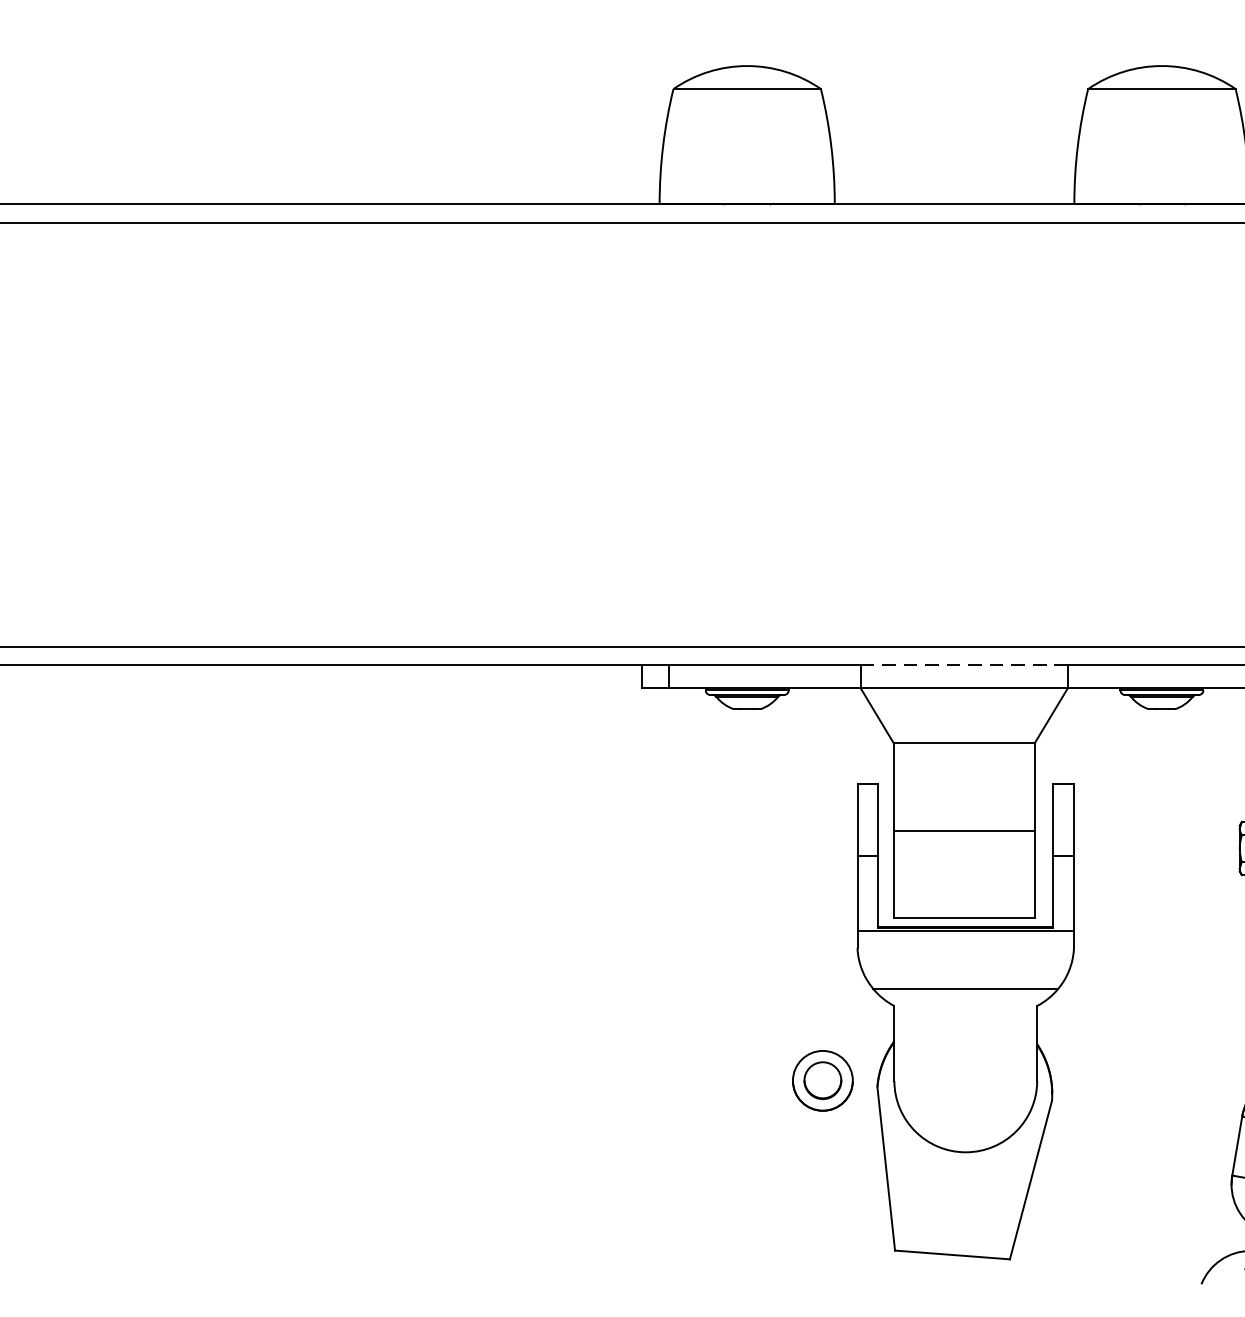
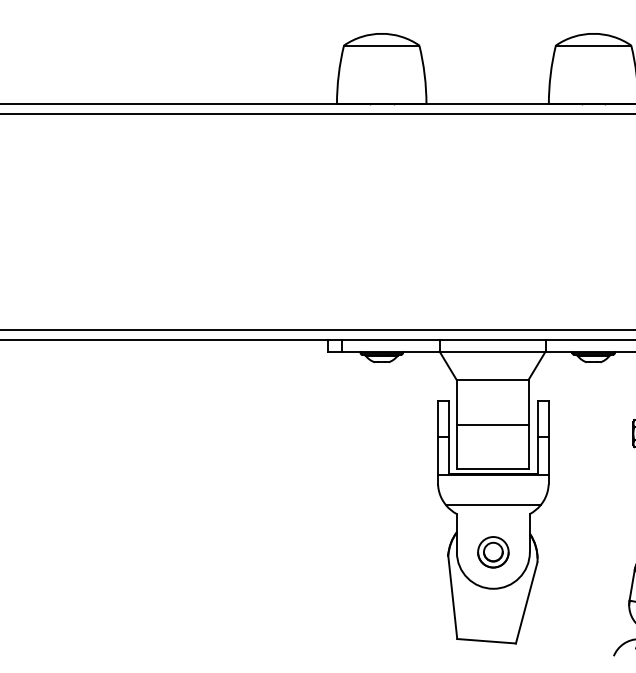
line: (964, 664) -> (492, 339), dashed -> solid
part: (823, 1081) -> (493, 552), moved

